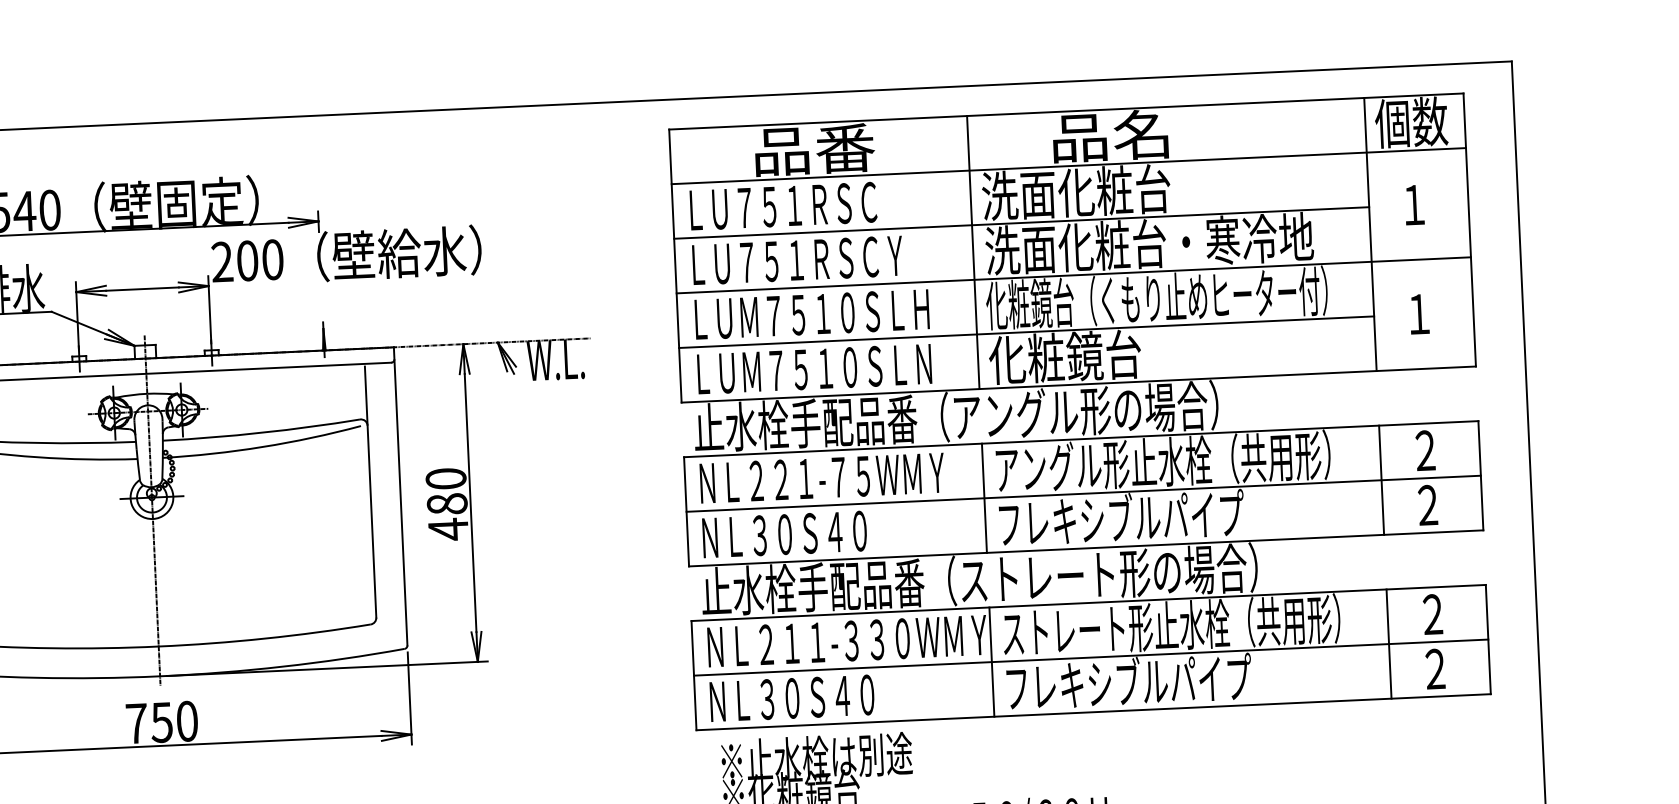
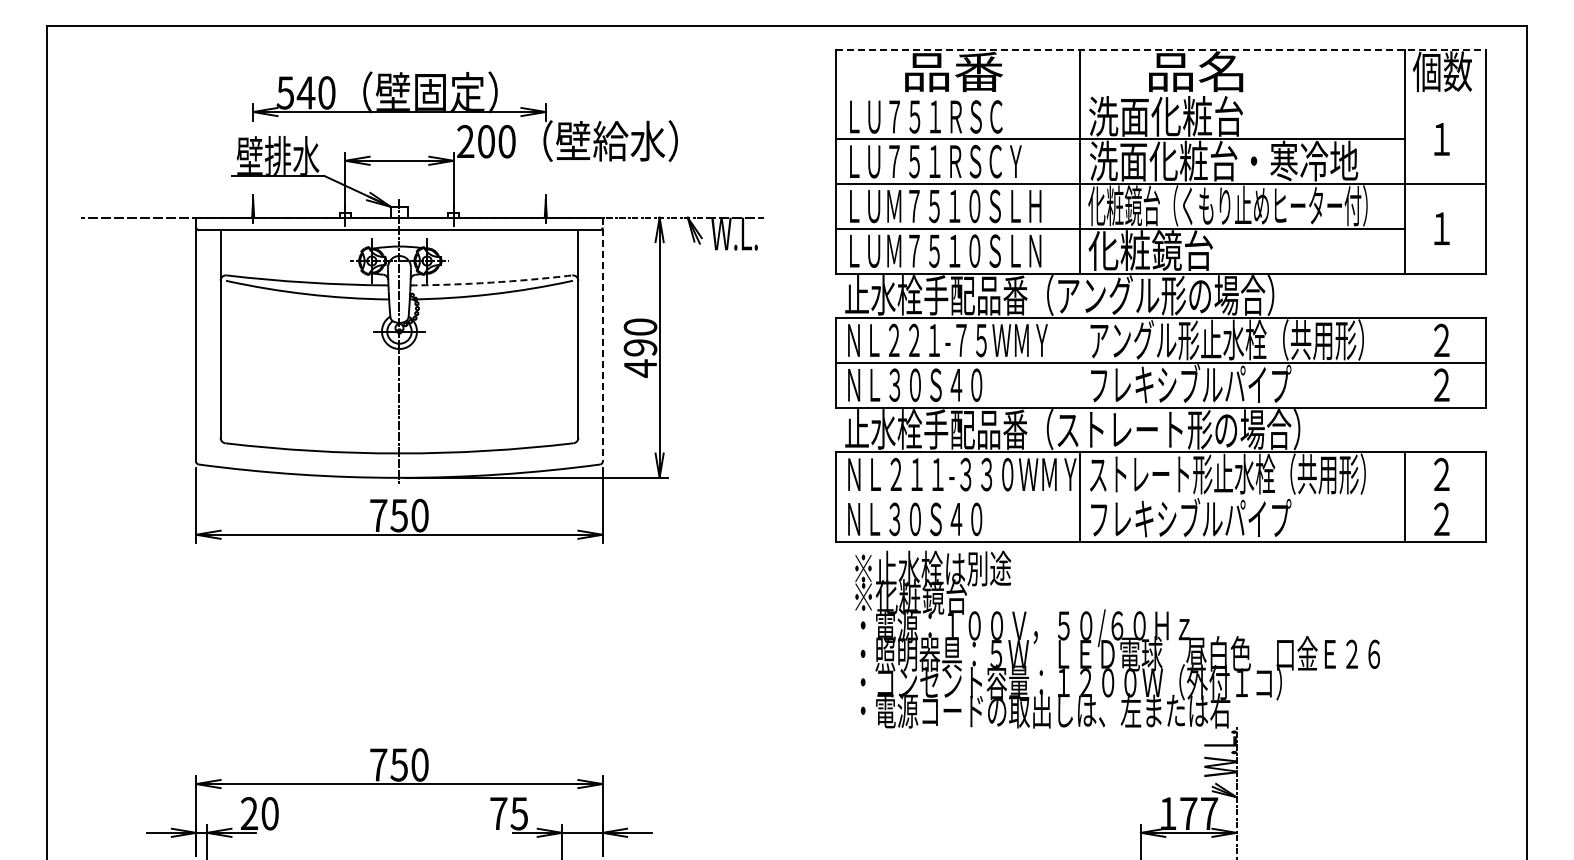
line: (1067, 110) -> (1161, 49), solid -> dashed
line: (1068, 165) -> (1160, 94), removed
arc: (261, 432) -> (491, 282), solid -> dashed
line: (1381, 479) -> (1404, 362), removed
line: (400, 497) -> (602, 340), solid -> dashed
line: (984, 497) -> (1079, 362), removed
text: (447, 503) -> (640, 347), 480 -> 490
line: (1090, 658) -> (1160, 497), removed

